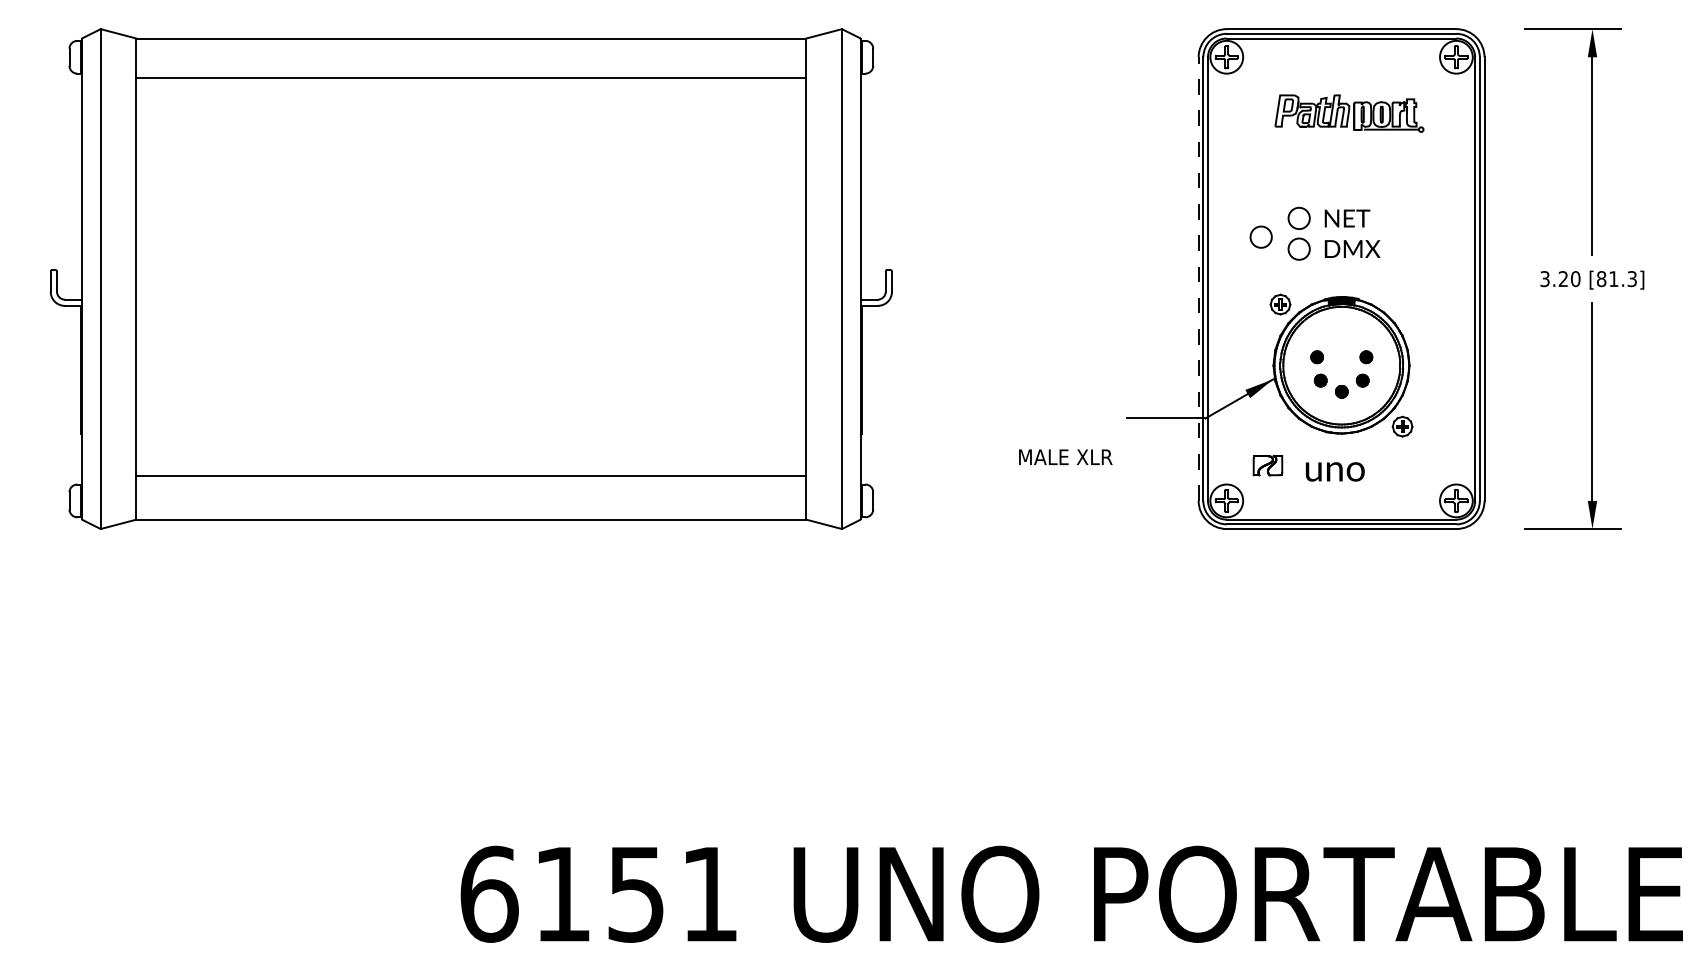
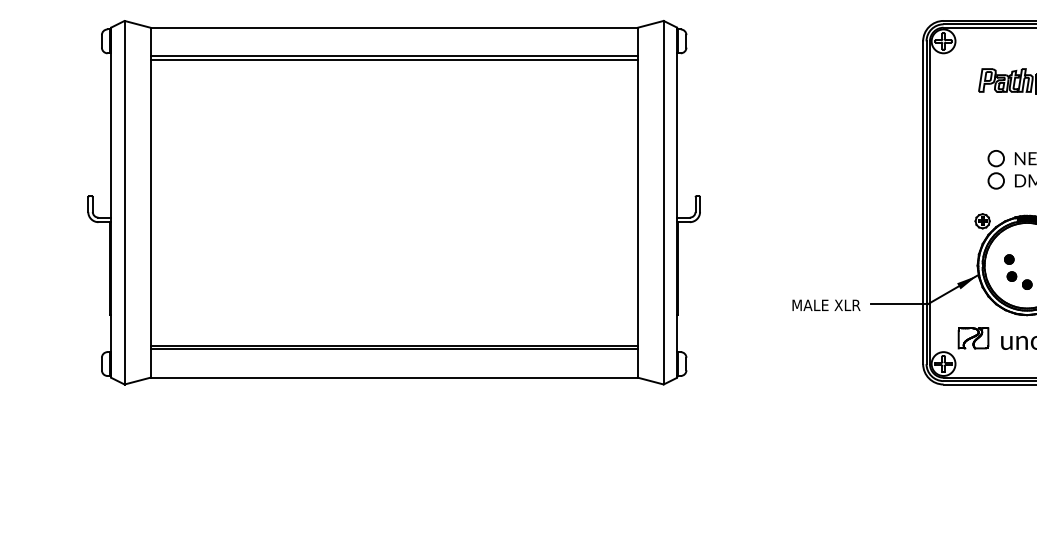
line: (471, 82) -> (394, 59), added
circle: (1260, 236) -> (968, 171), removed
line: (1198, 279) -> (923, 203), dashed -> solid
text: (1065, 456) -> (826, 304), moved
part: (1267, 465) -> (973, 338), size x1.43
line: (471, 480) -> (394, 349), added

